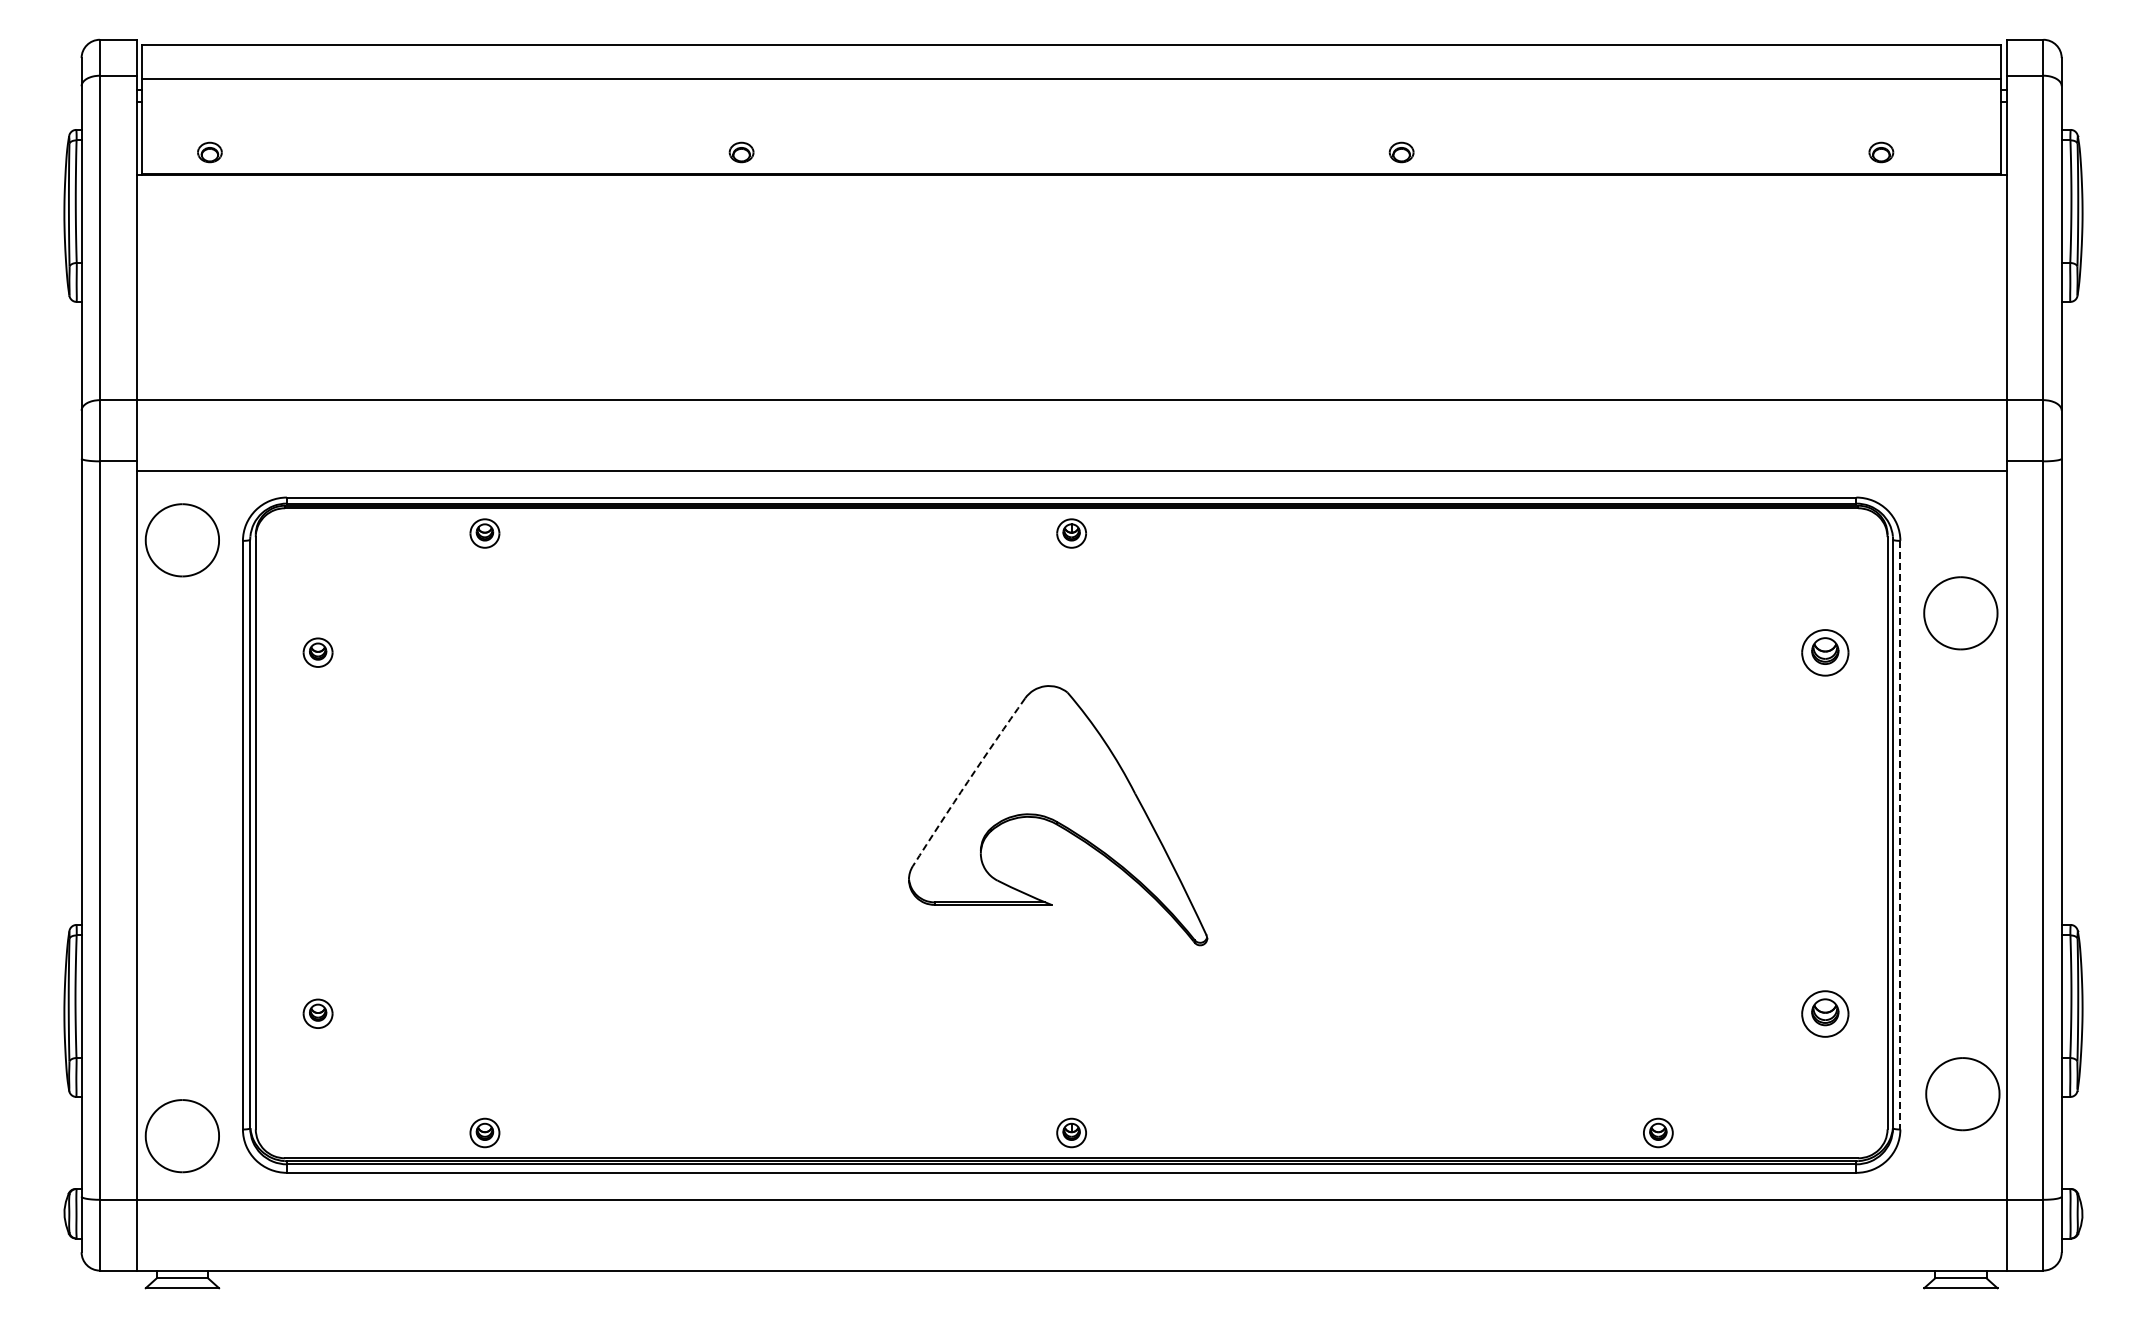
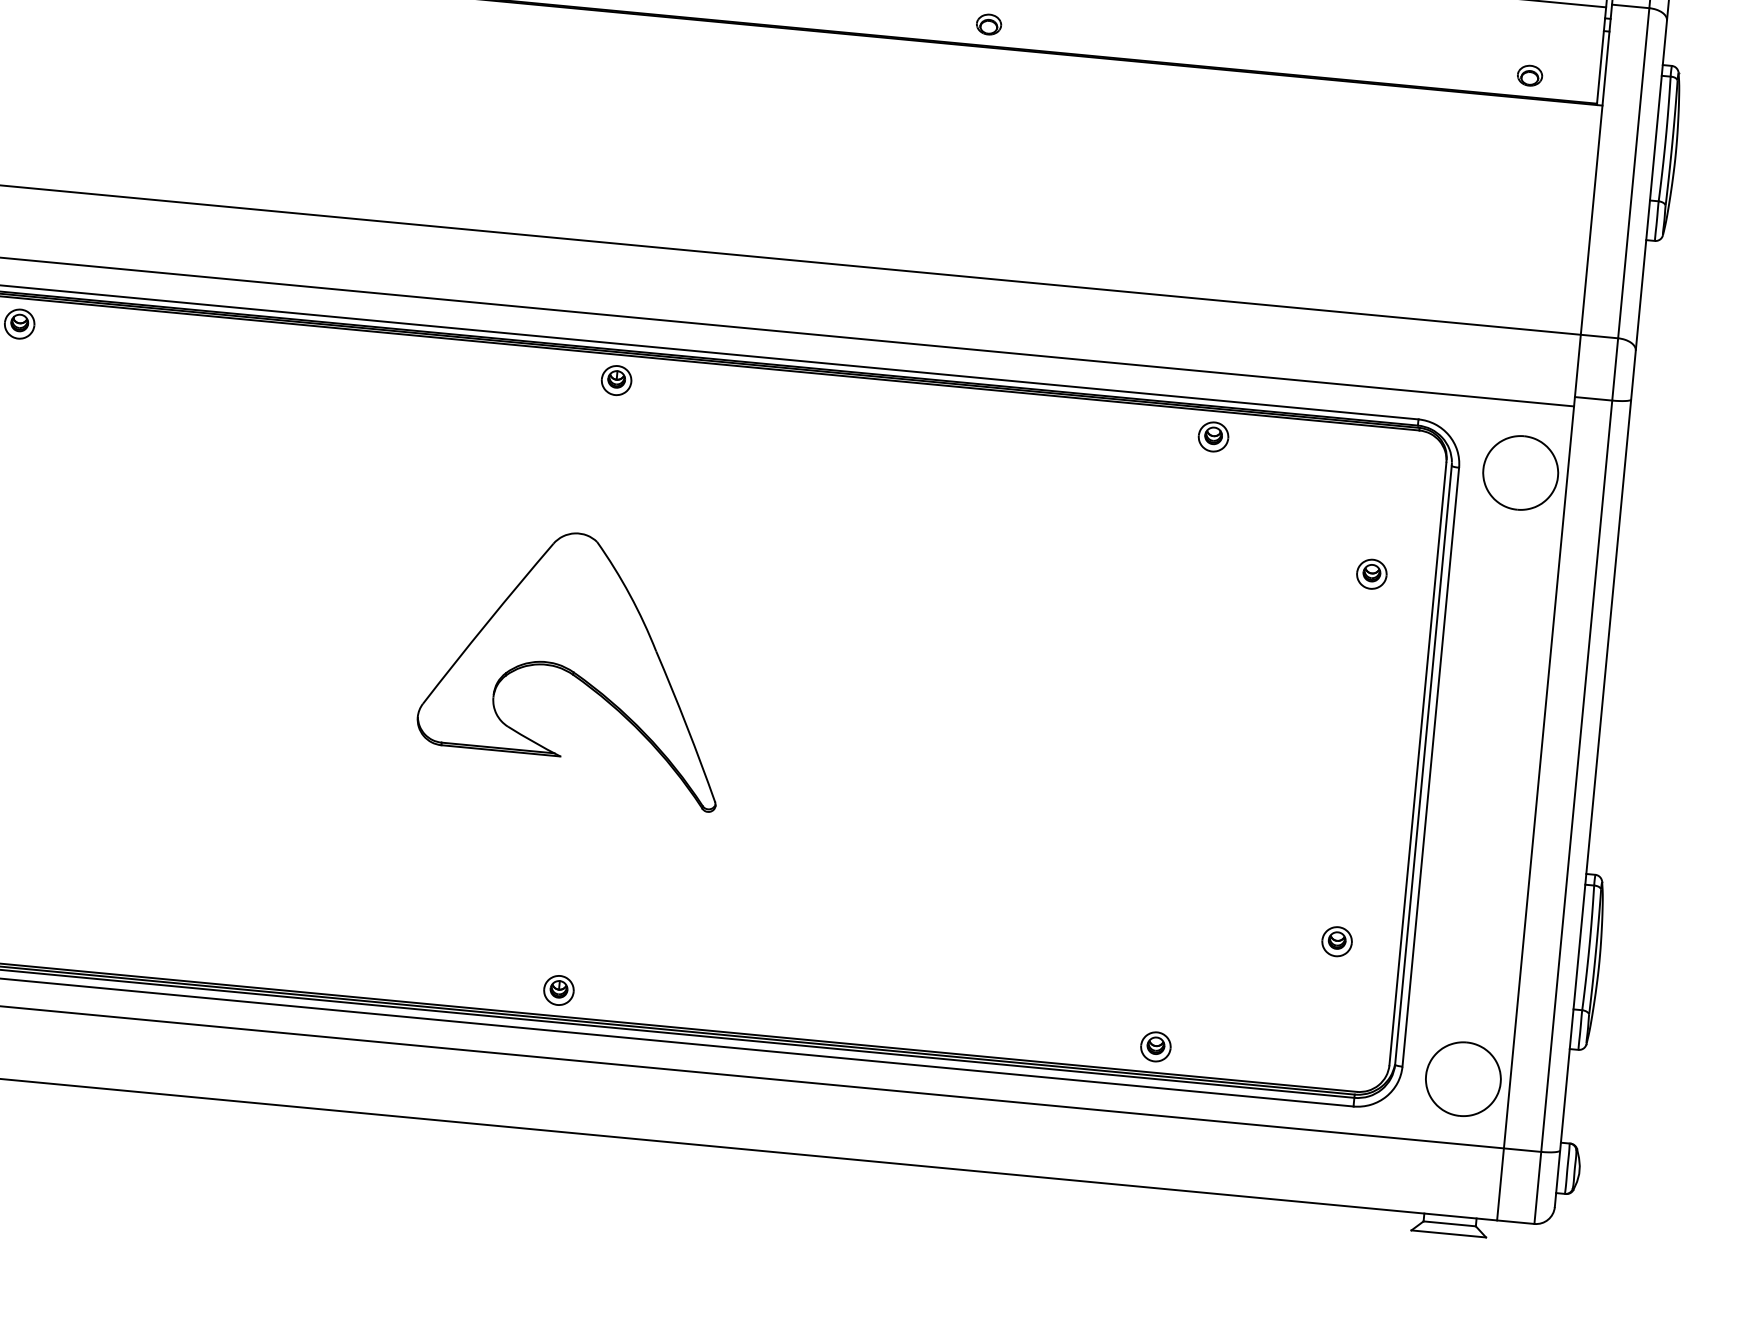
part: (1881, 152) -> (1530, 75), moved
part: (1658, 533) -> (1213, 436), added
part: (1960, 613) -> (1520, 473), moved
part: (1824, 652) -> (1371, 574), size x0.62
arc: (967, 781) -> (486, 622), dashed -> solid
line: (1900, 835) -> (1430, 767), dashed -> solid
part: (1824, 1013) -> (1336, 941), size x0.62
part: (1962, 1094) -> (1462, 1079), moved

